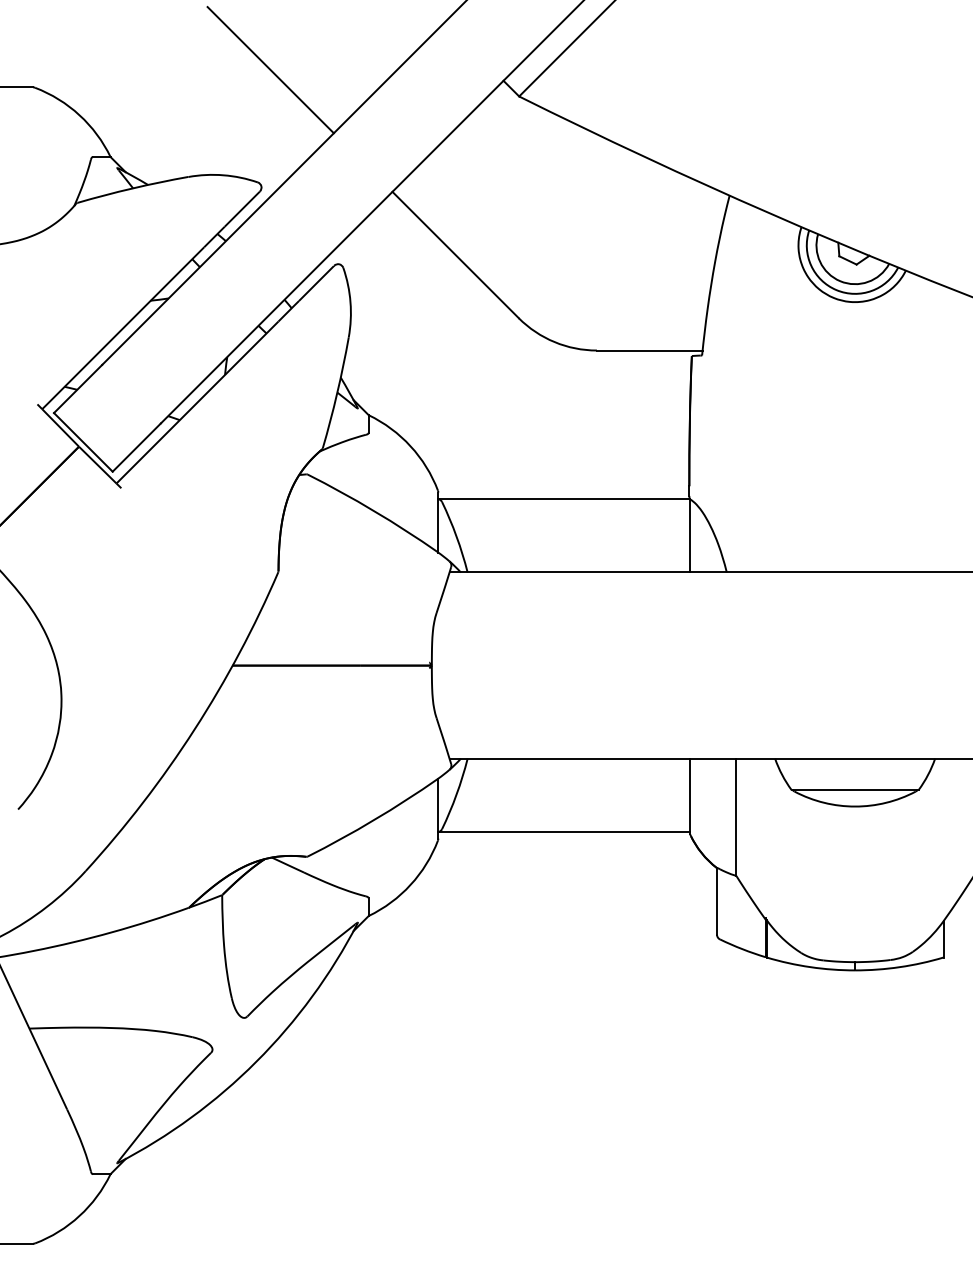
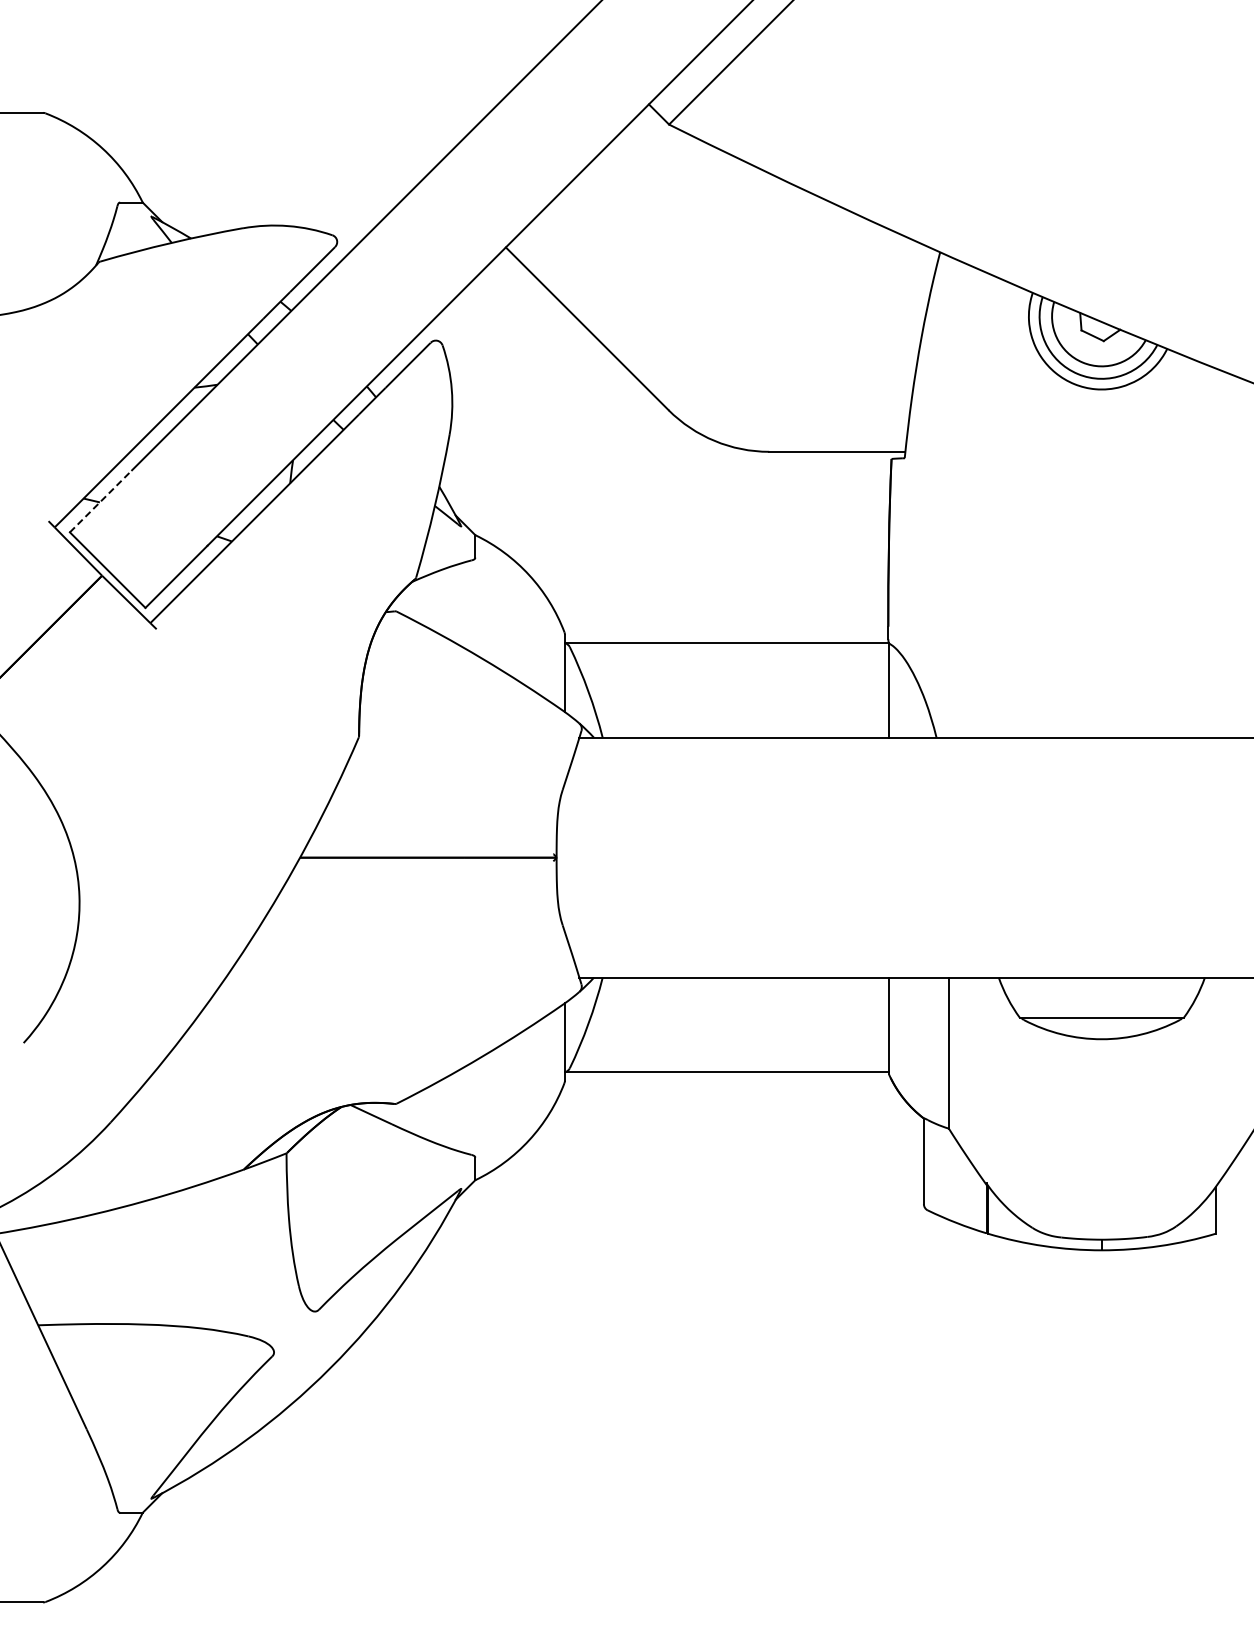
line: (270, 70) -> (348, 90), removed
line: (78, 389) -> (101, 501), solid -> dashed

